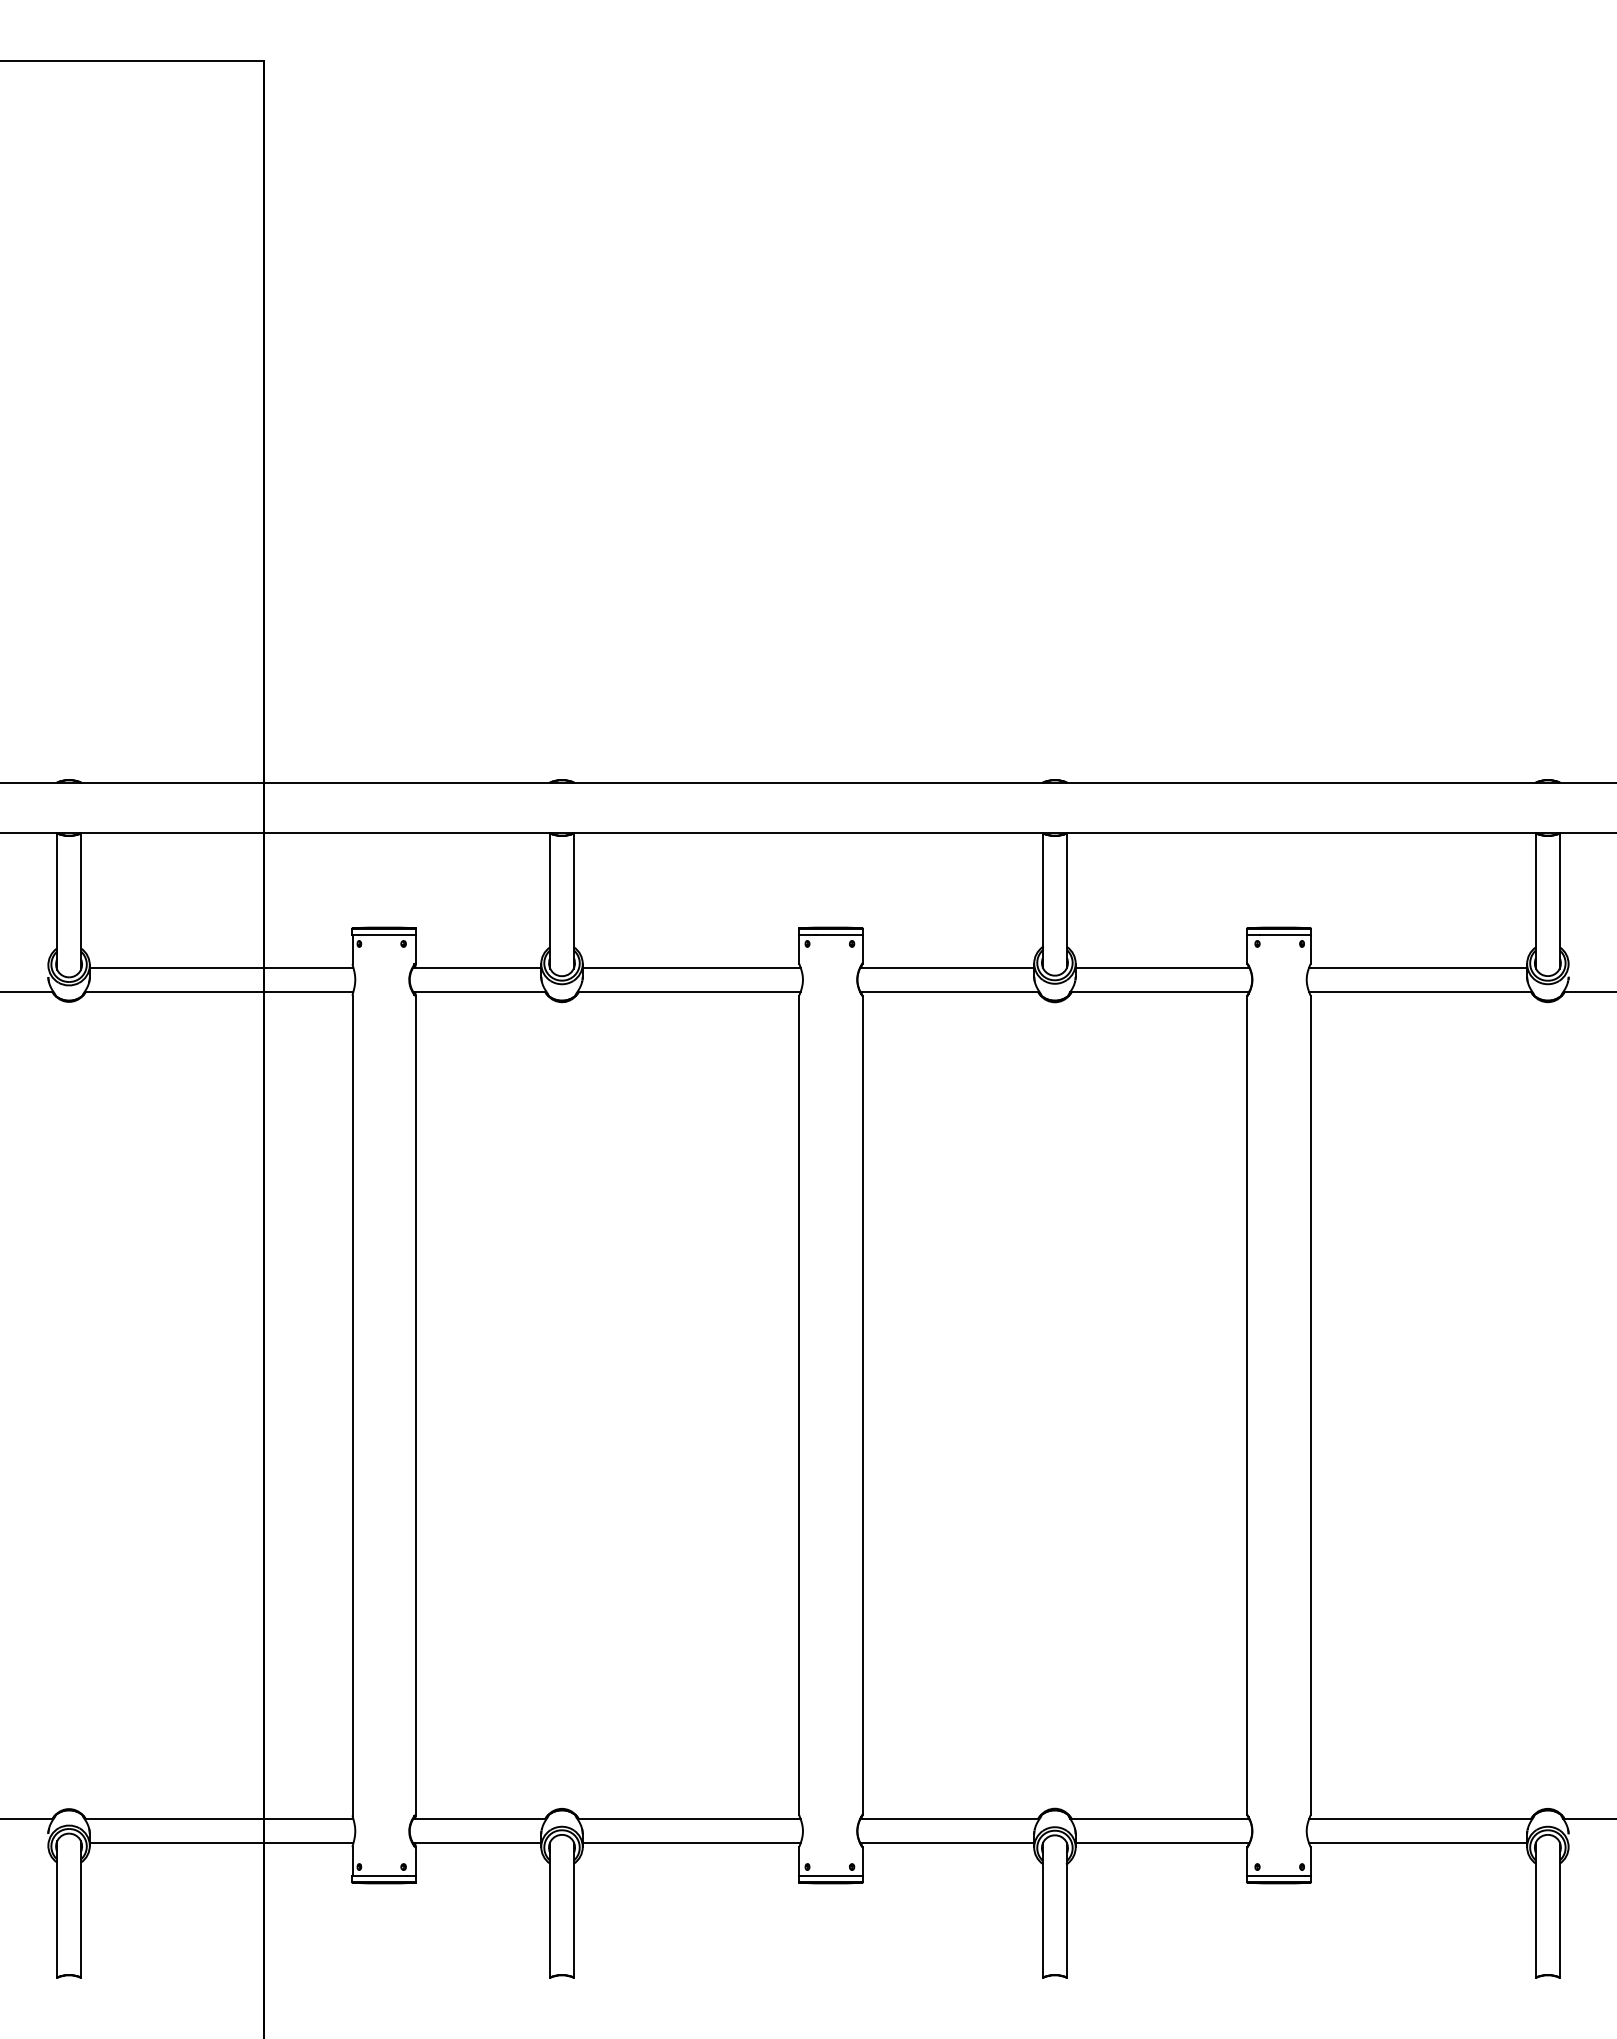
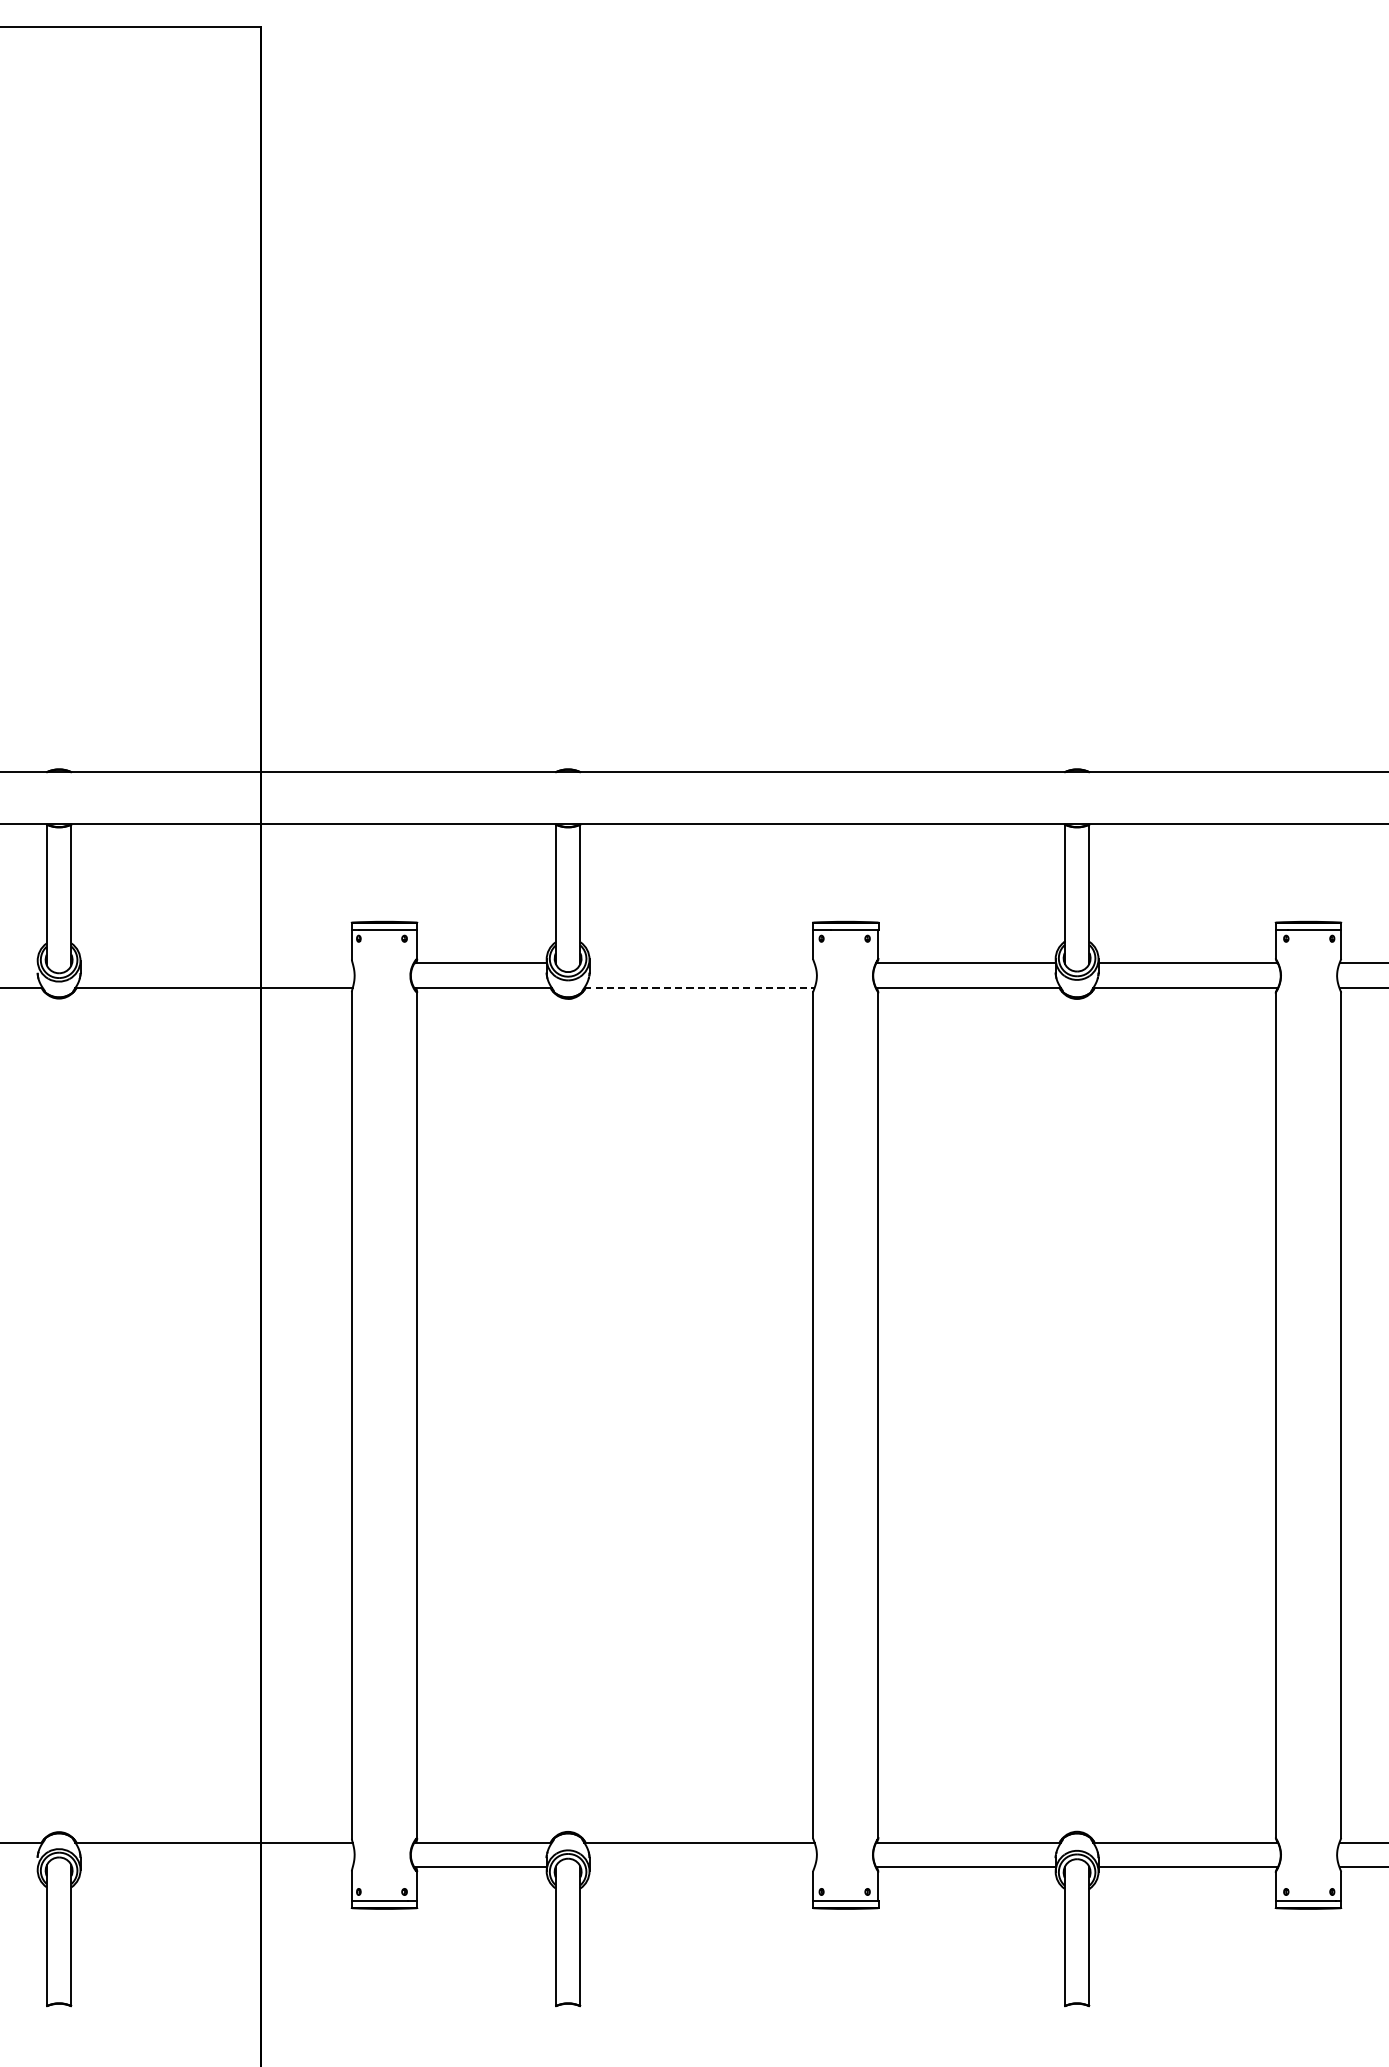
line: (221, 967) -> (216, 963), removed
line: (691, 967) -> (701, 963), removed
line: (689, 991) -> (699, 987), solid -> dashed
line: (221, 1843) -> (216, 1867), removed
line: (691, 1843) -> (701, 1867), removed

